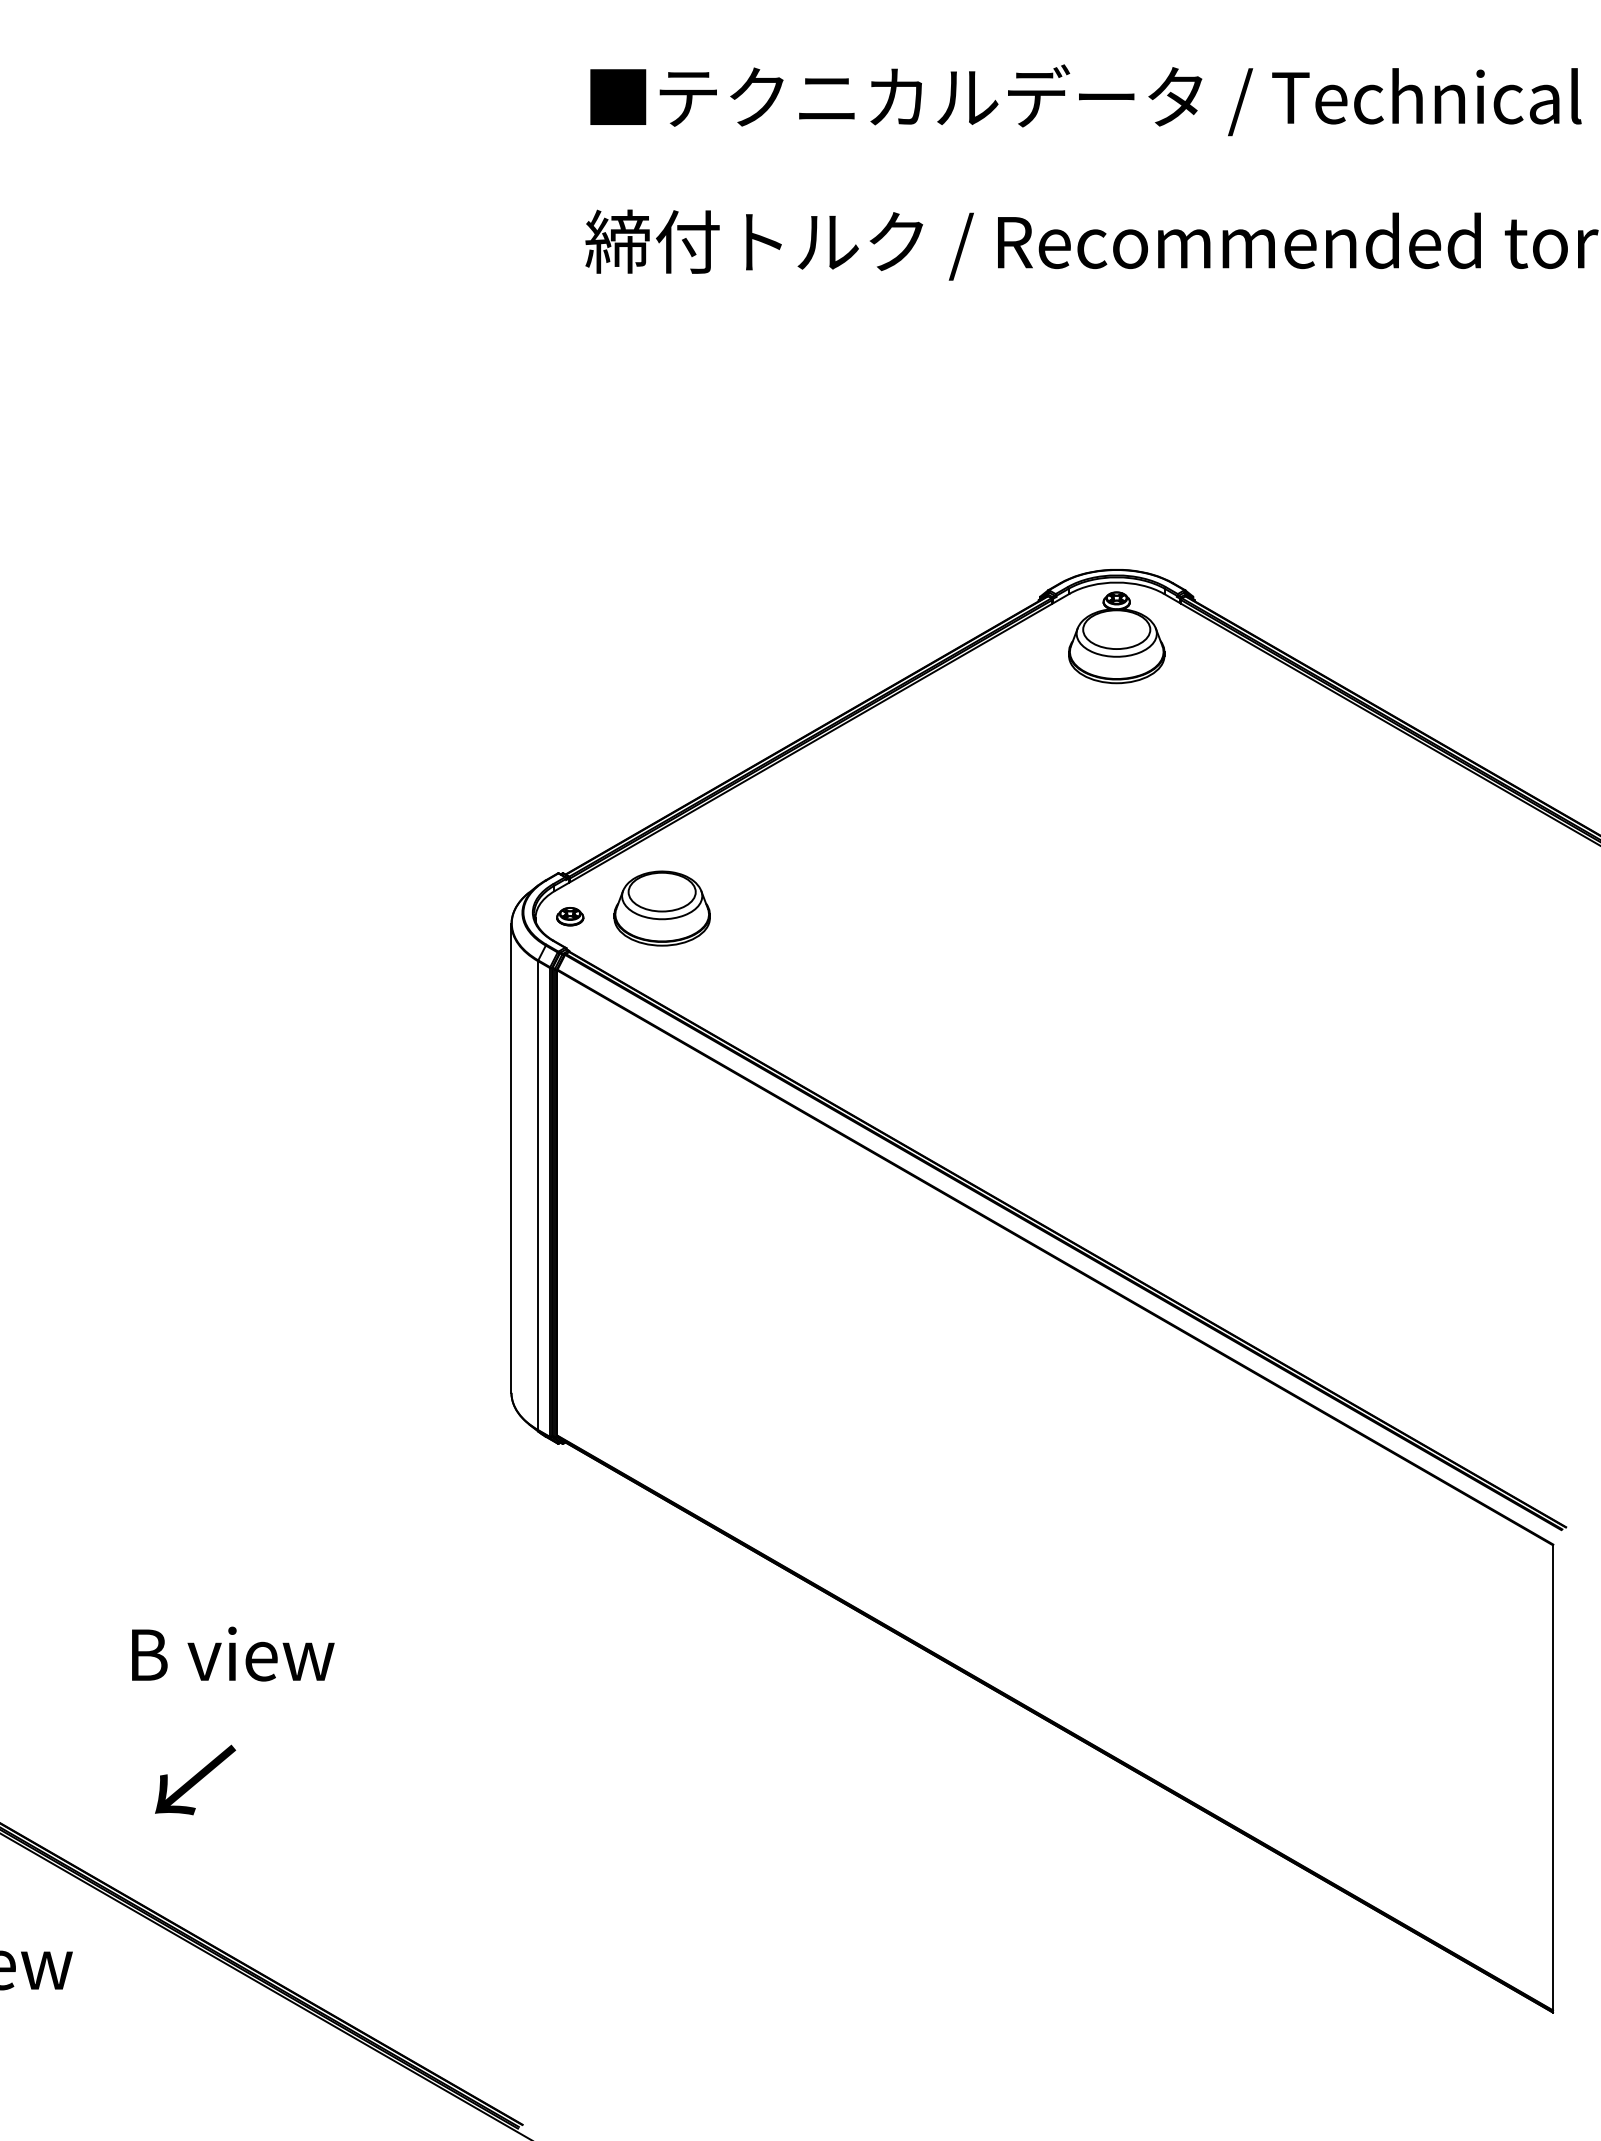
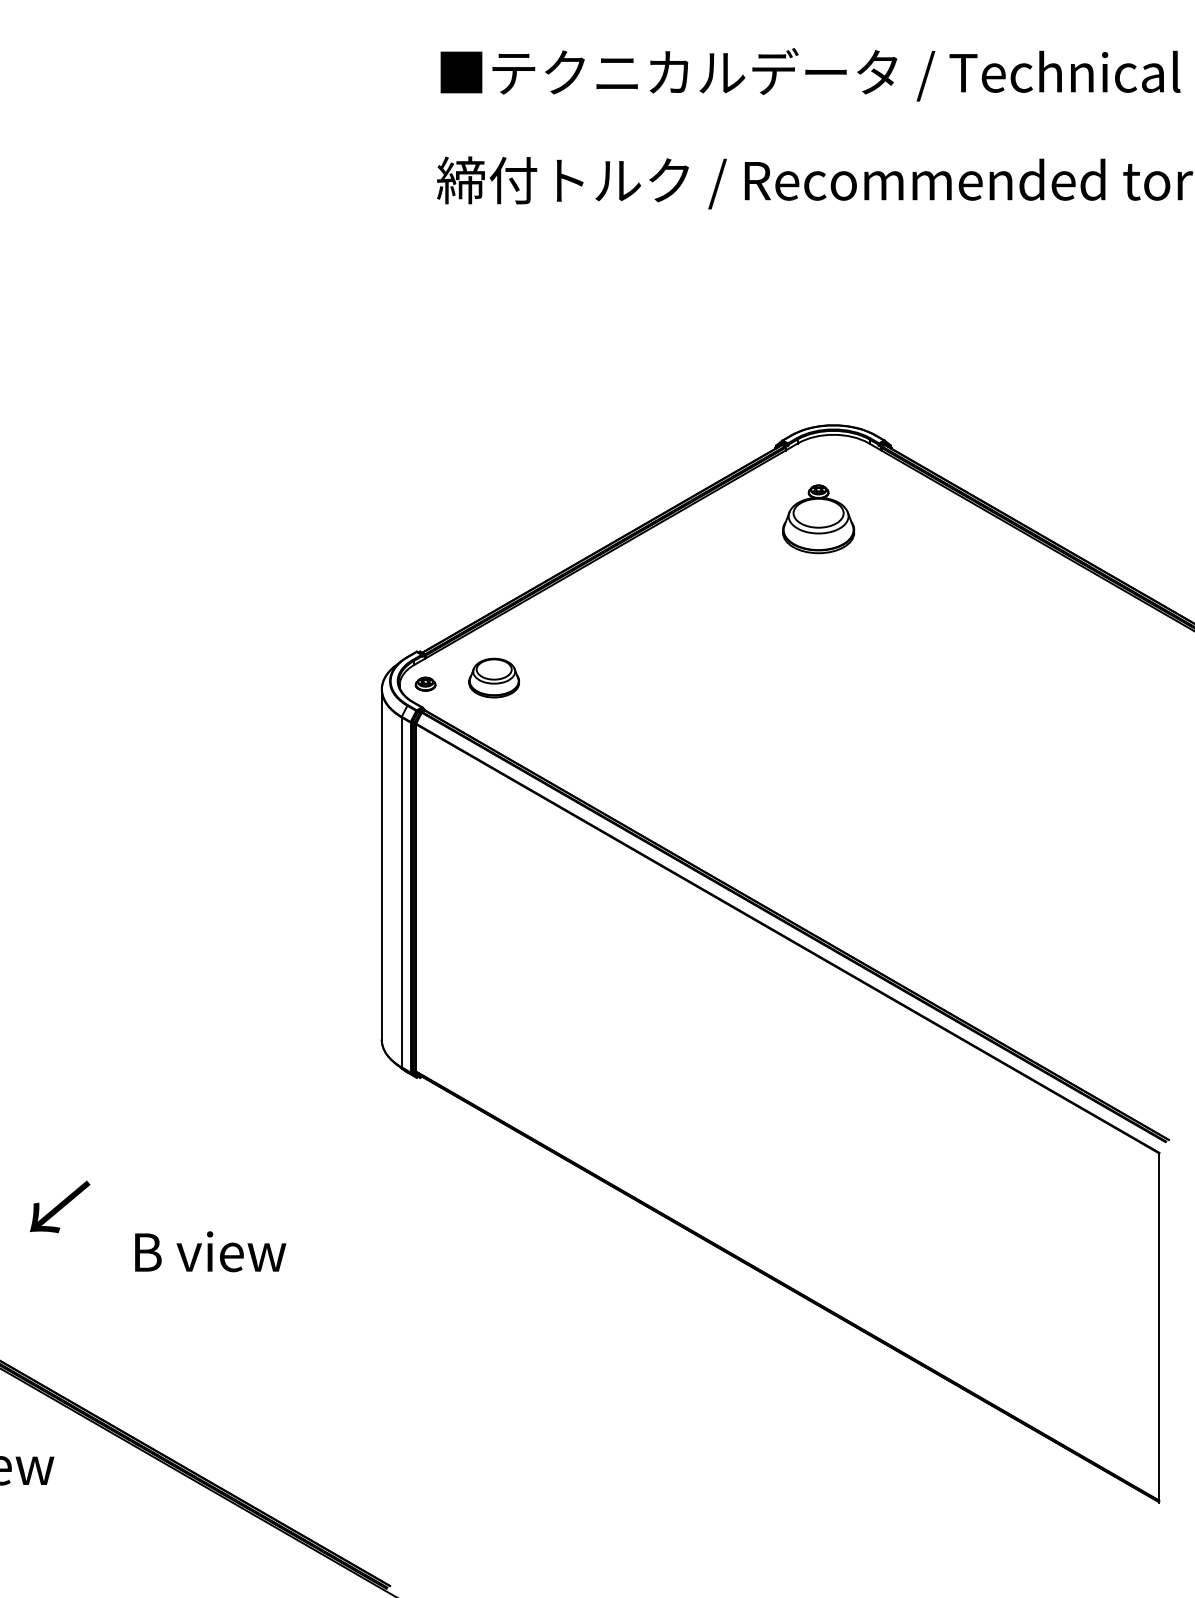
part: (1116, 637) -> (818, 519), moved
part: (661, 908) -> (493, 678), size x0.7
text: (233, 1653) -> (210, 1251), moved
text: (195, 1779) -> (60, 1206), moved

